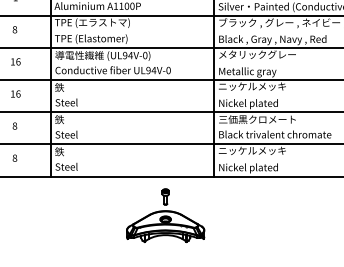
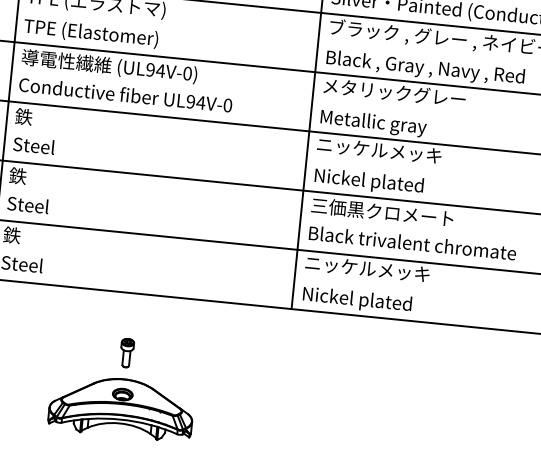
part: (165, 215) -> (123, 387), moved

